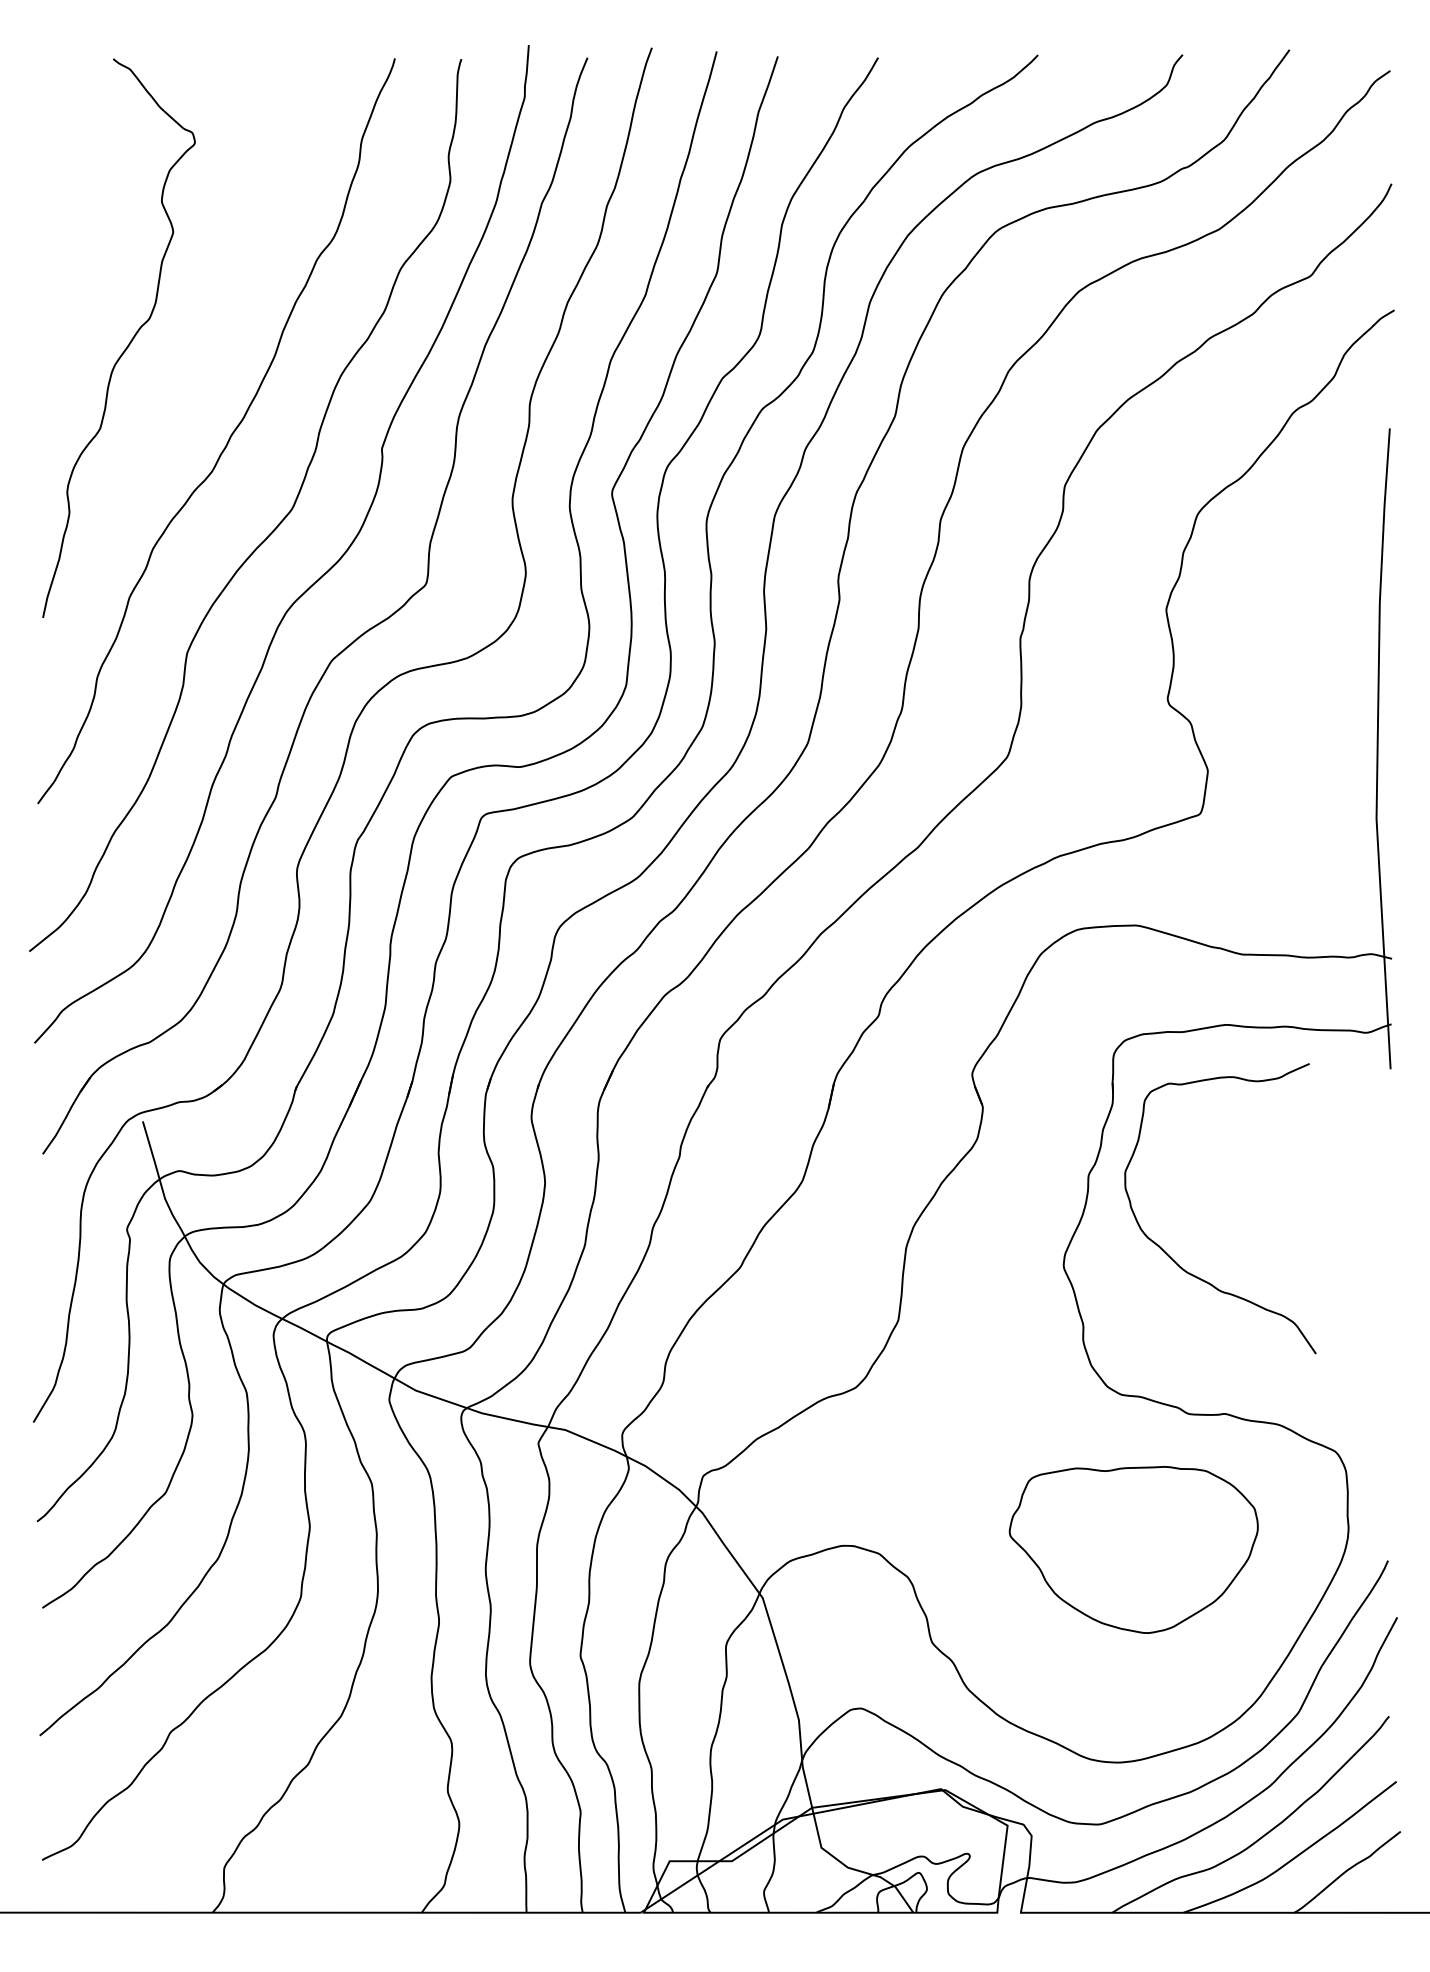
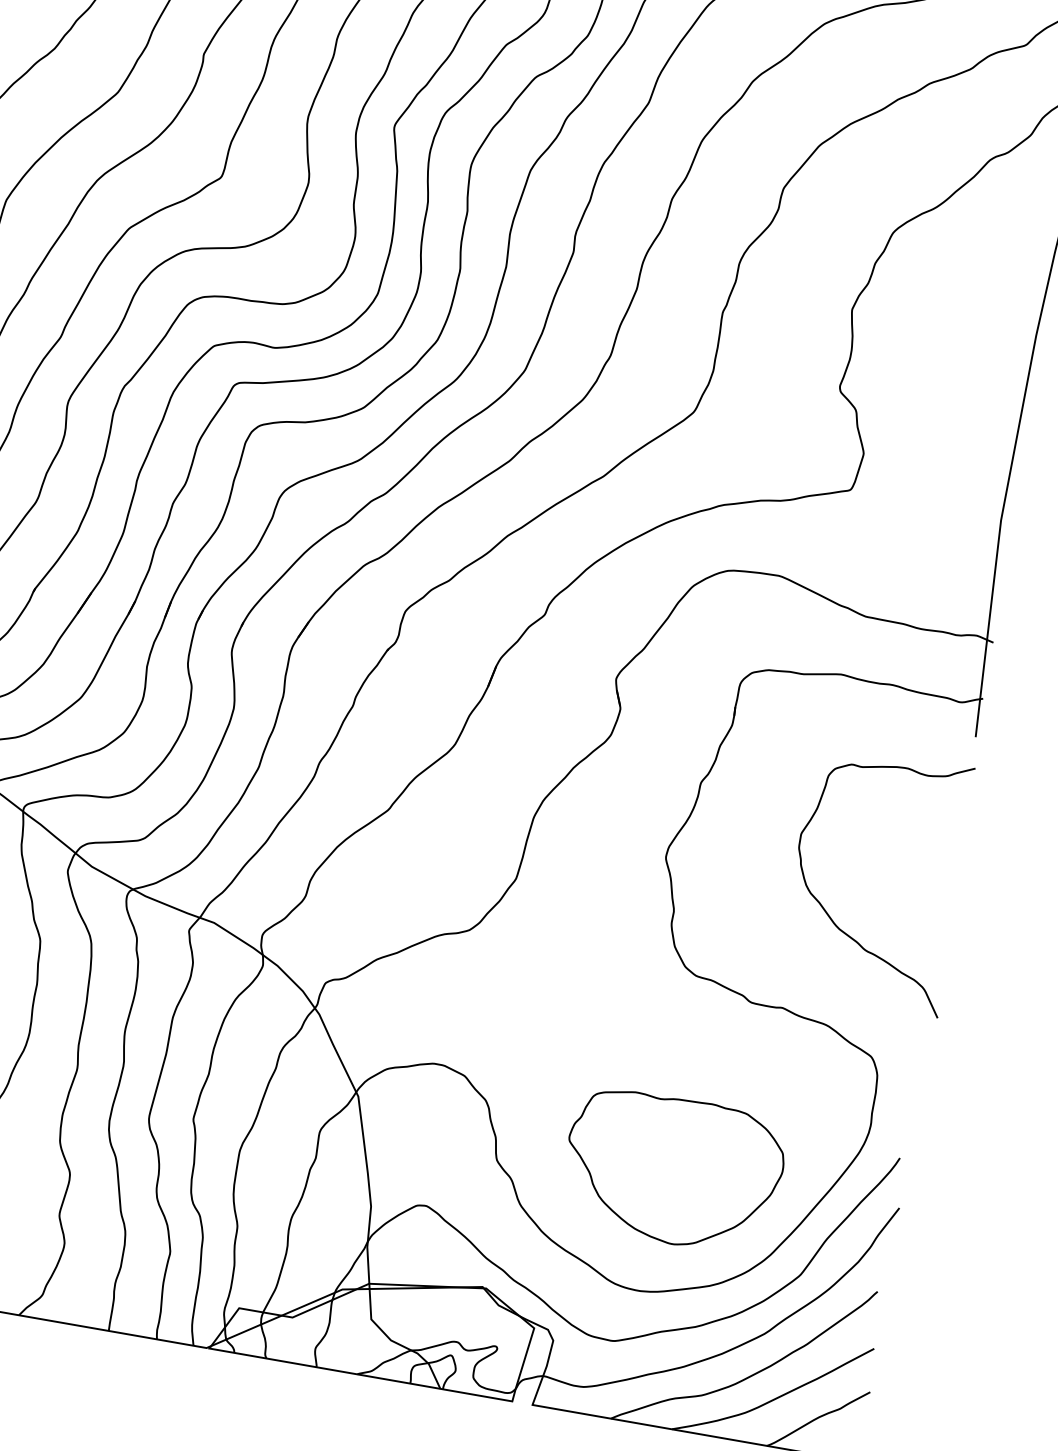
curve: (1171, 1257) -> (828, 913), moved
part: (1133, 1549) -> (672, 1170), moved

